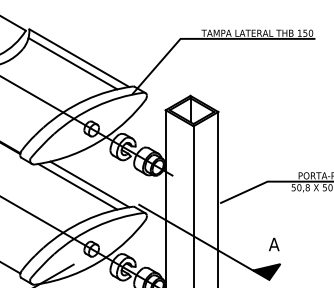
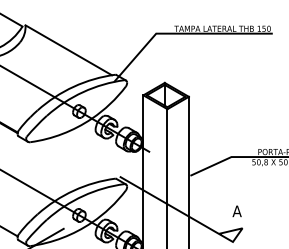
line: (72, 63) -> (62, 54), removed
line: (89, 184) -> (77, 159), removed
line: (77, 186) -> (67, 161), removed
fill: (266, 271) -> (230, 234), removed

